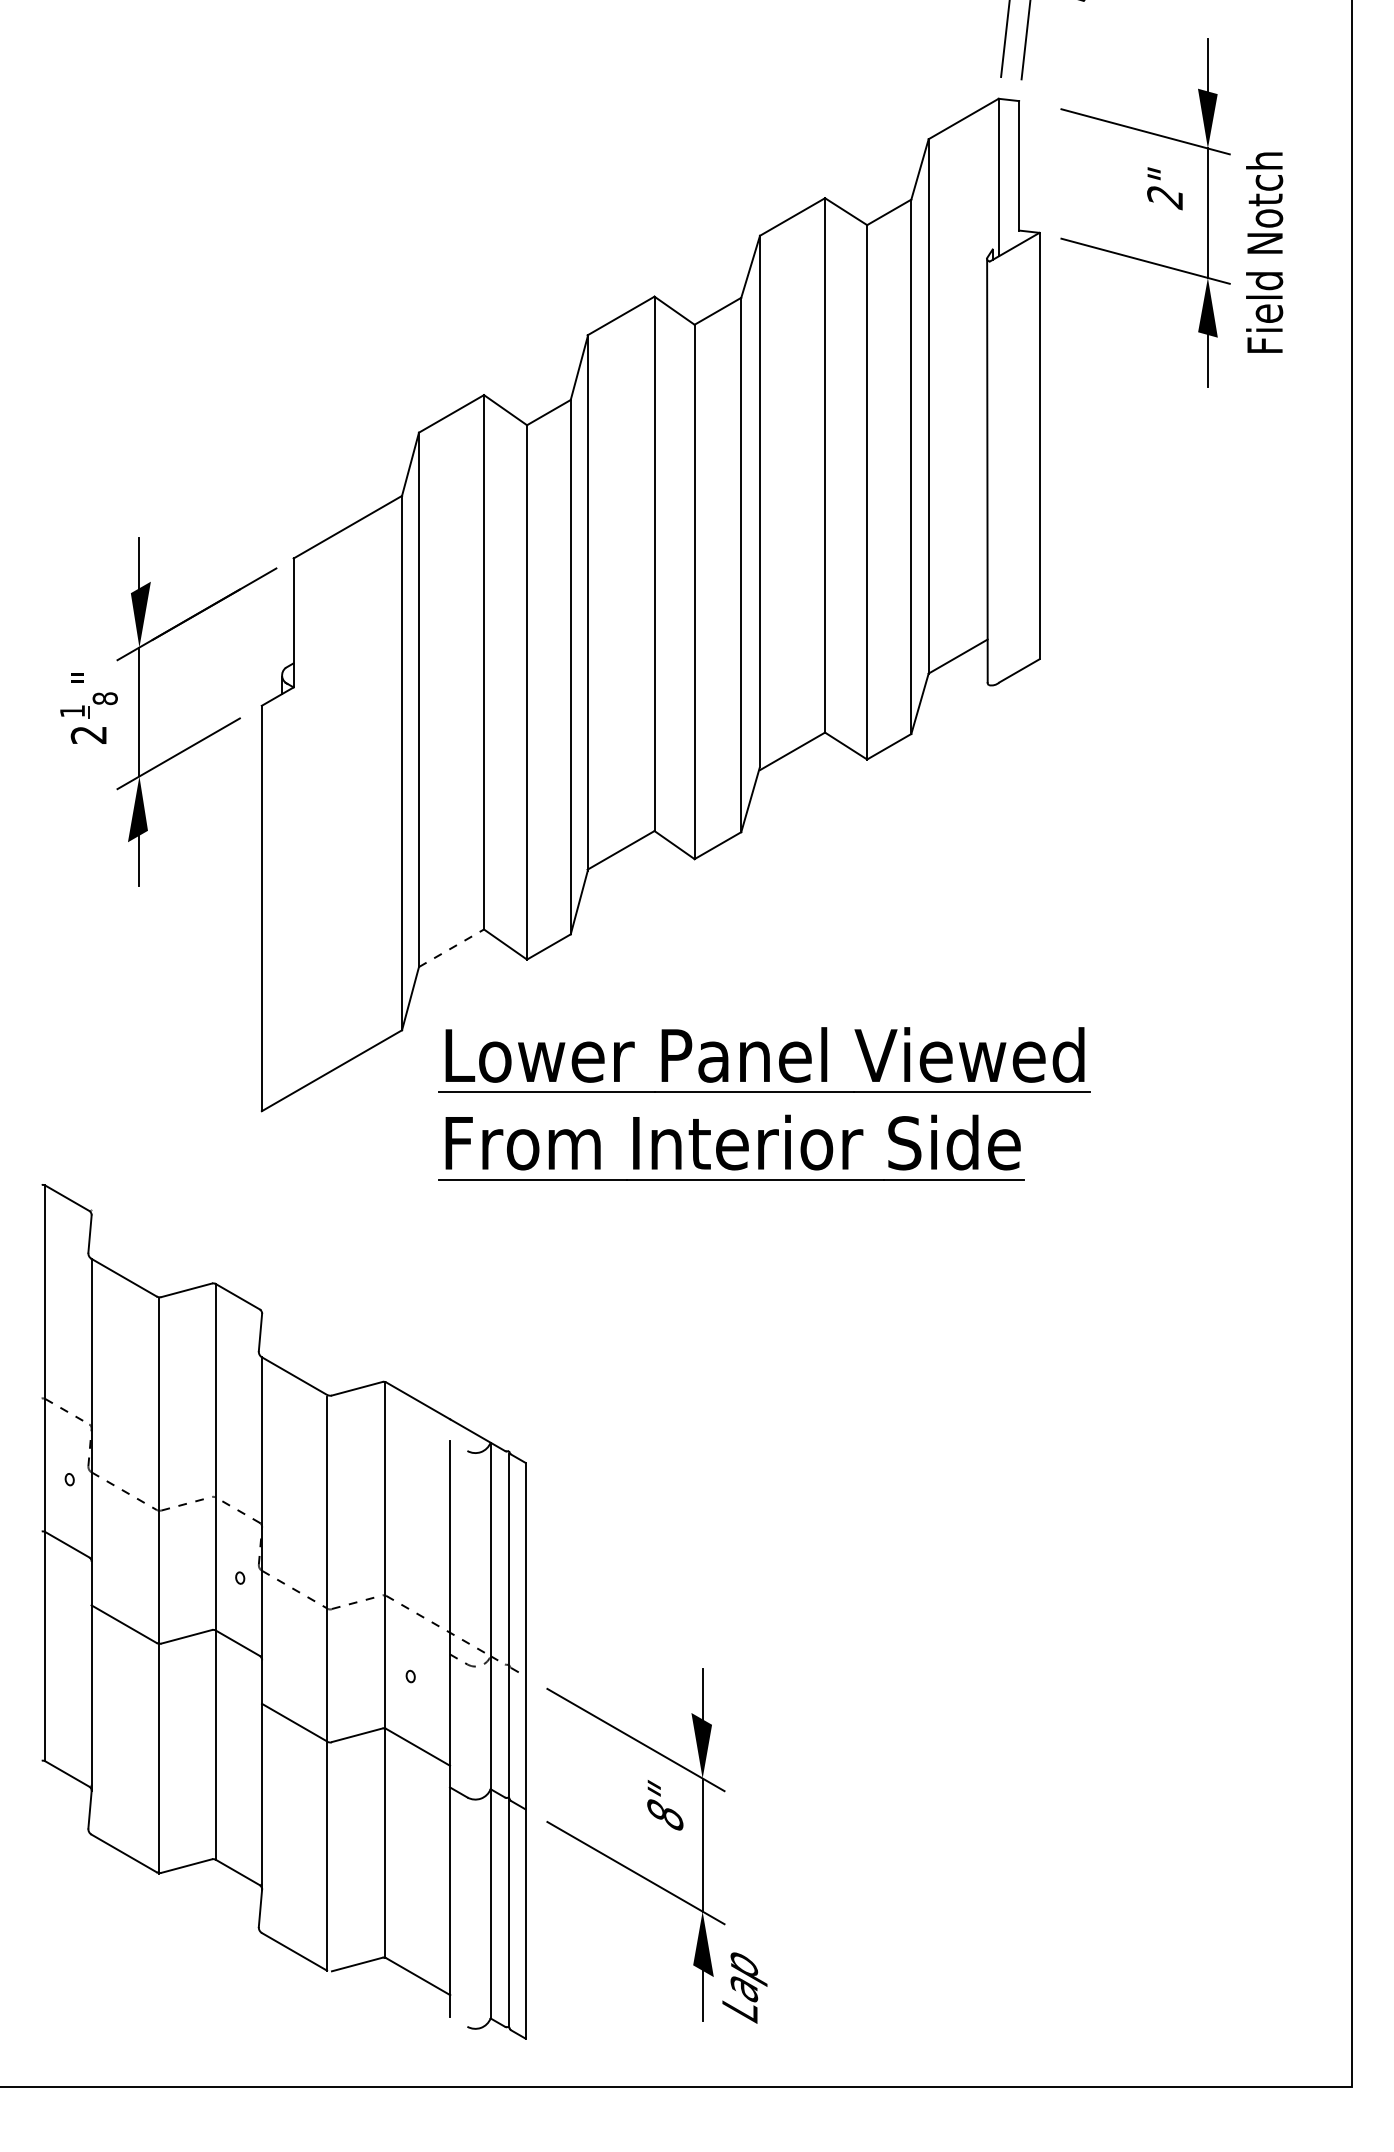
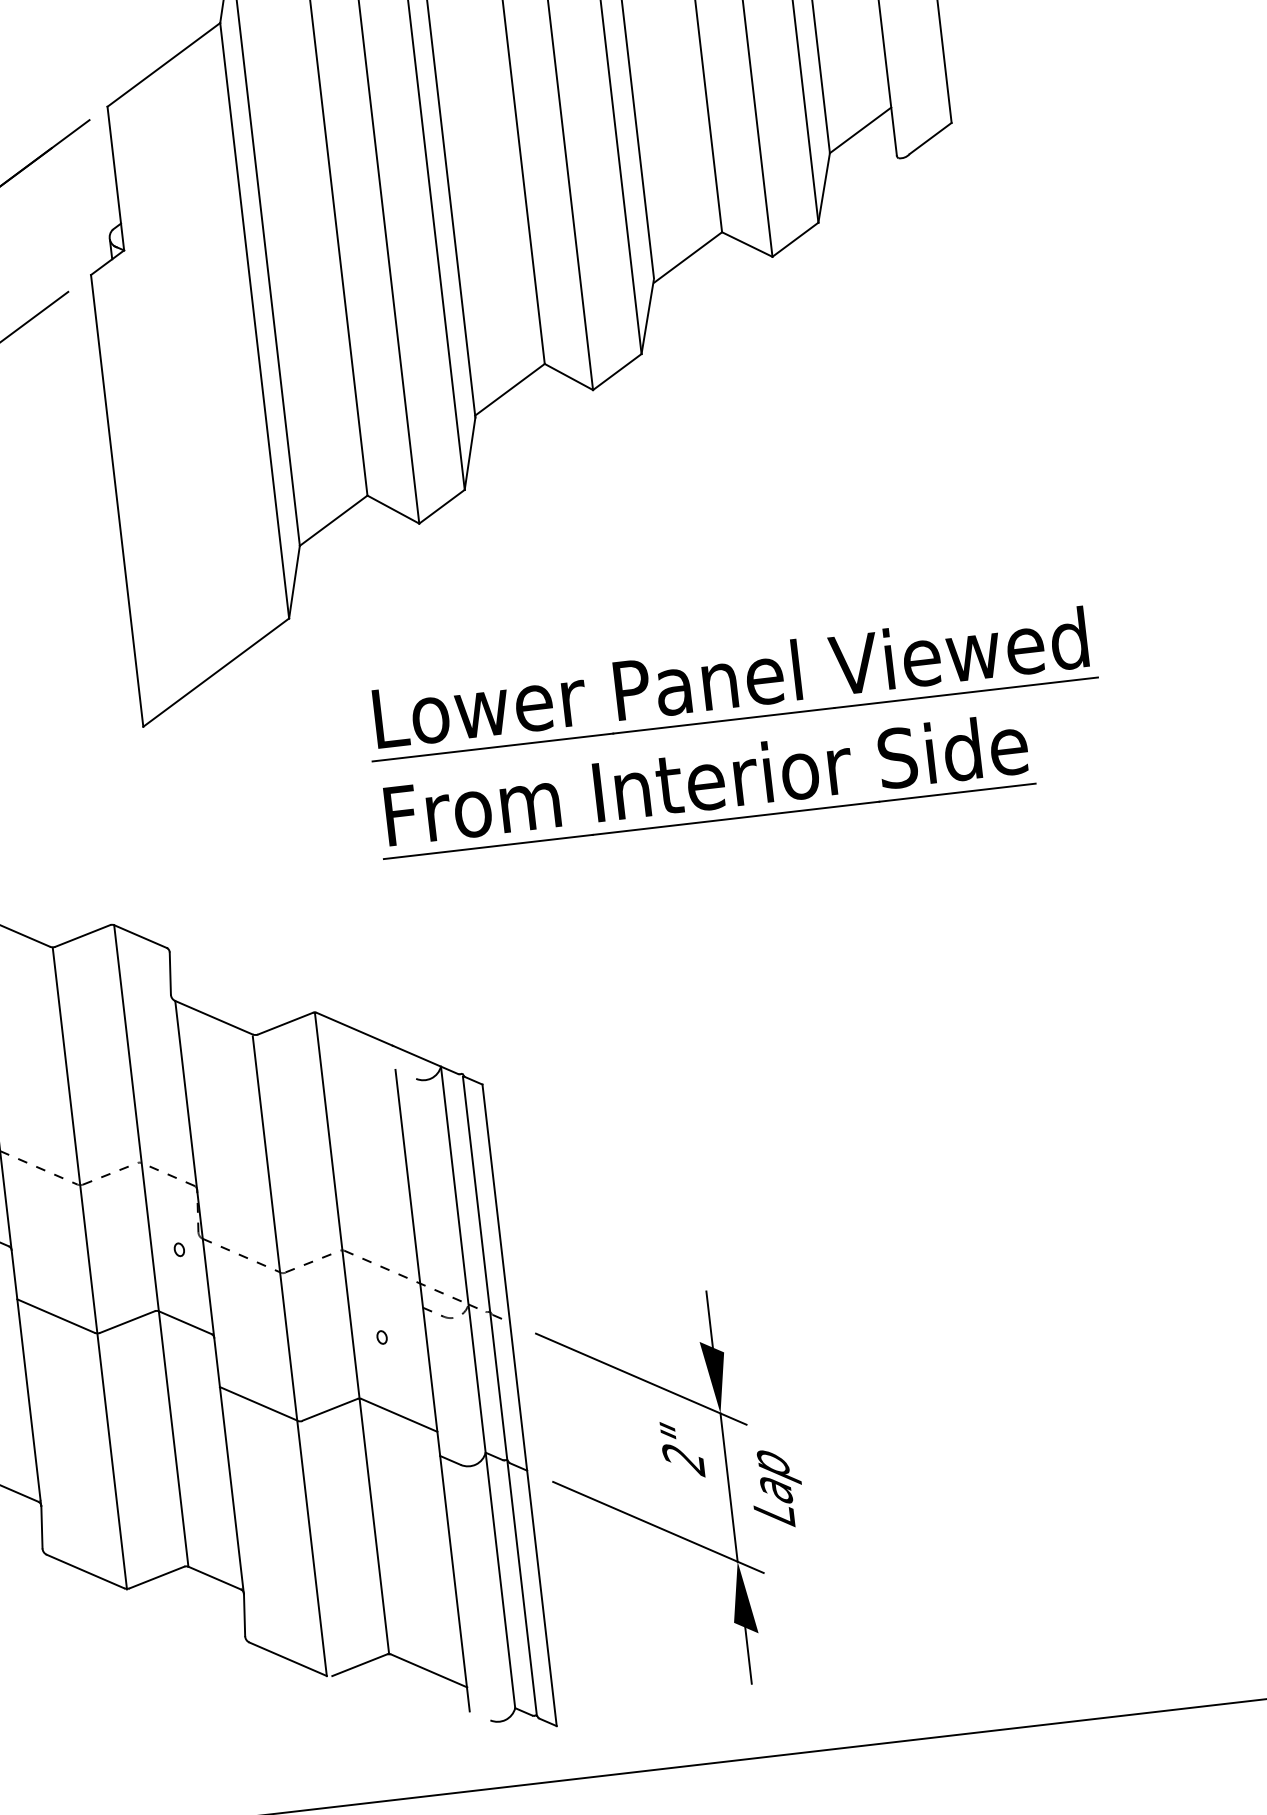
line: (451, 948) -> (333, 520), dashed -> solid
part: (764, 1092) -> (734, 719), moved
text: (665, 1816) -> (684, 1460), 8" -> 2"
text: (744, 1987) -> (776, 1488), moved

